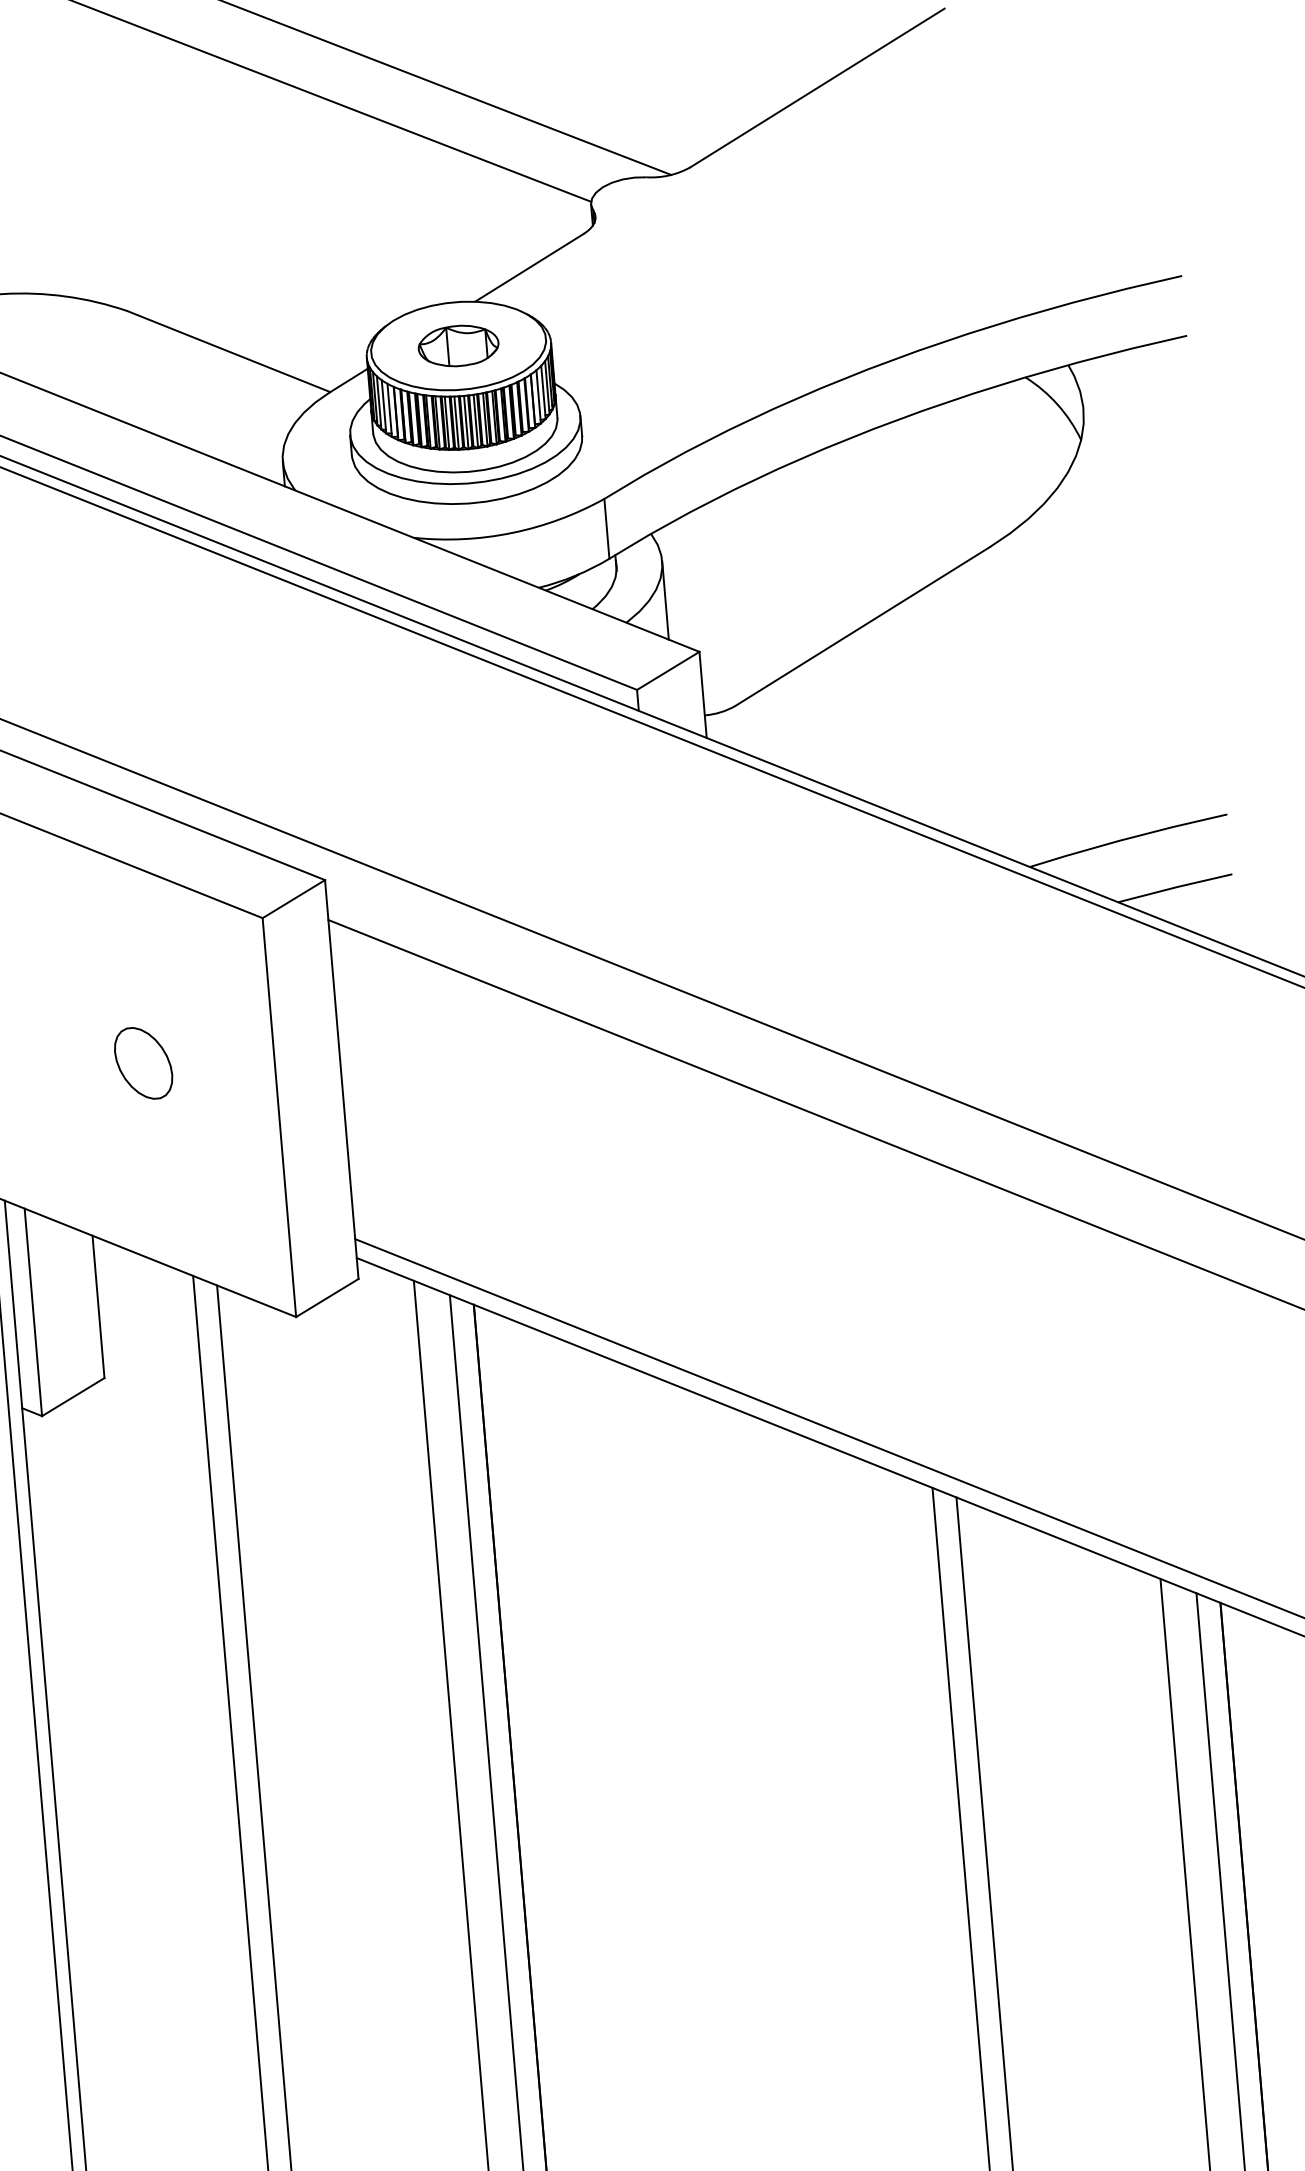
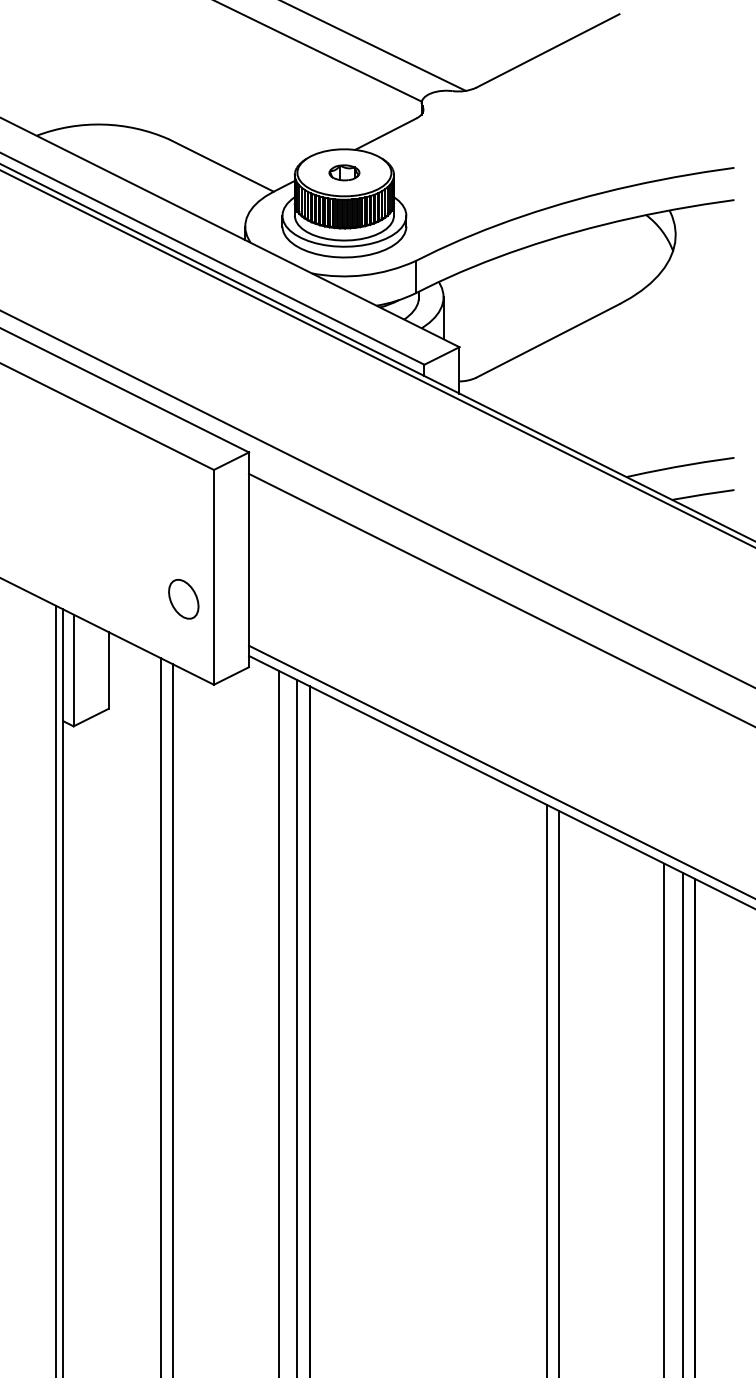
part: (458, 345) -> (344, 172), size x0.7
part: (143, 1063) -> (183, 599), moved

